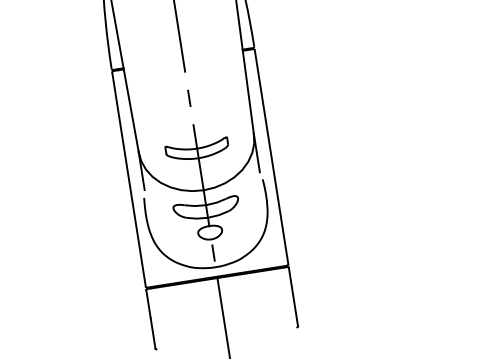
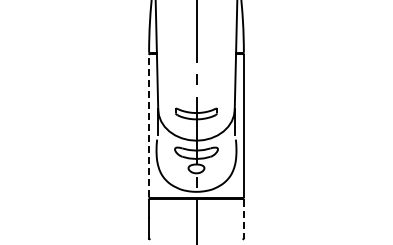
line: (129, 178) -> (149, 125), solid -> dashed
line: (292, 297) -> (243, 219), solid -> dashed

